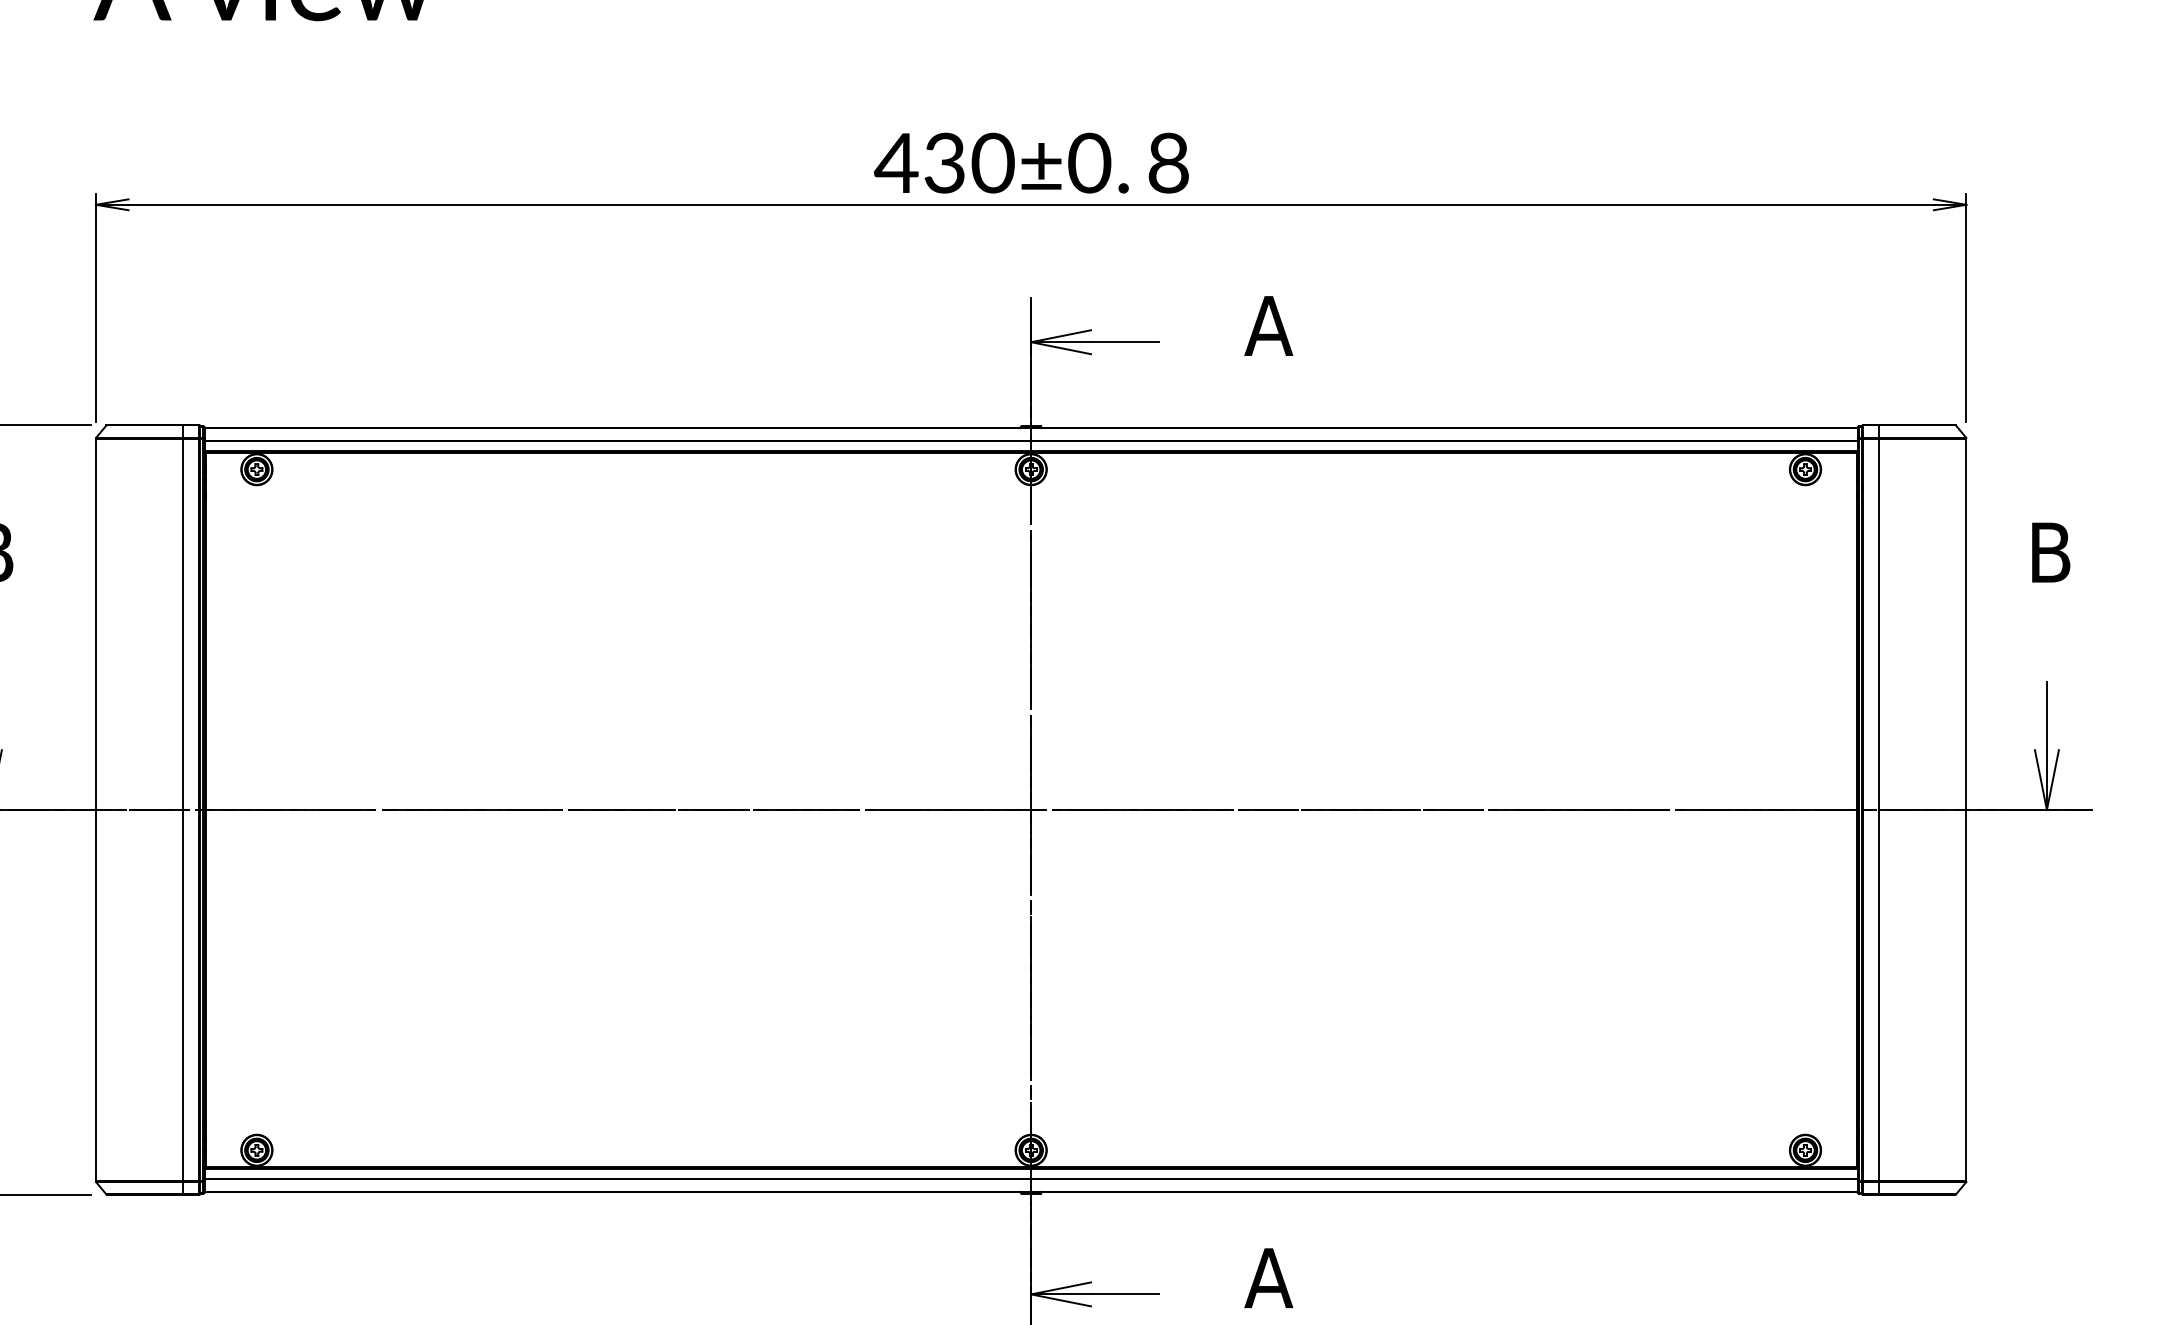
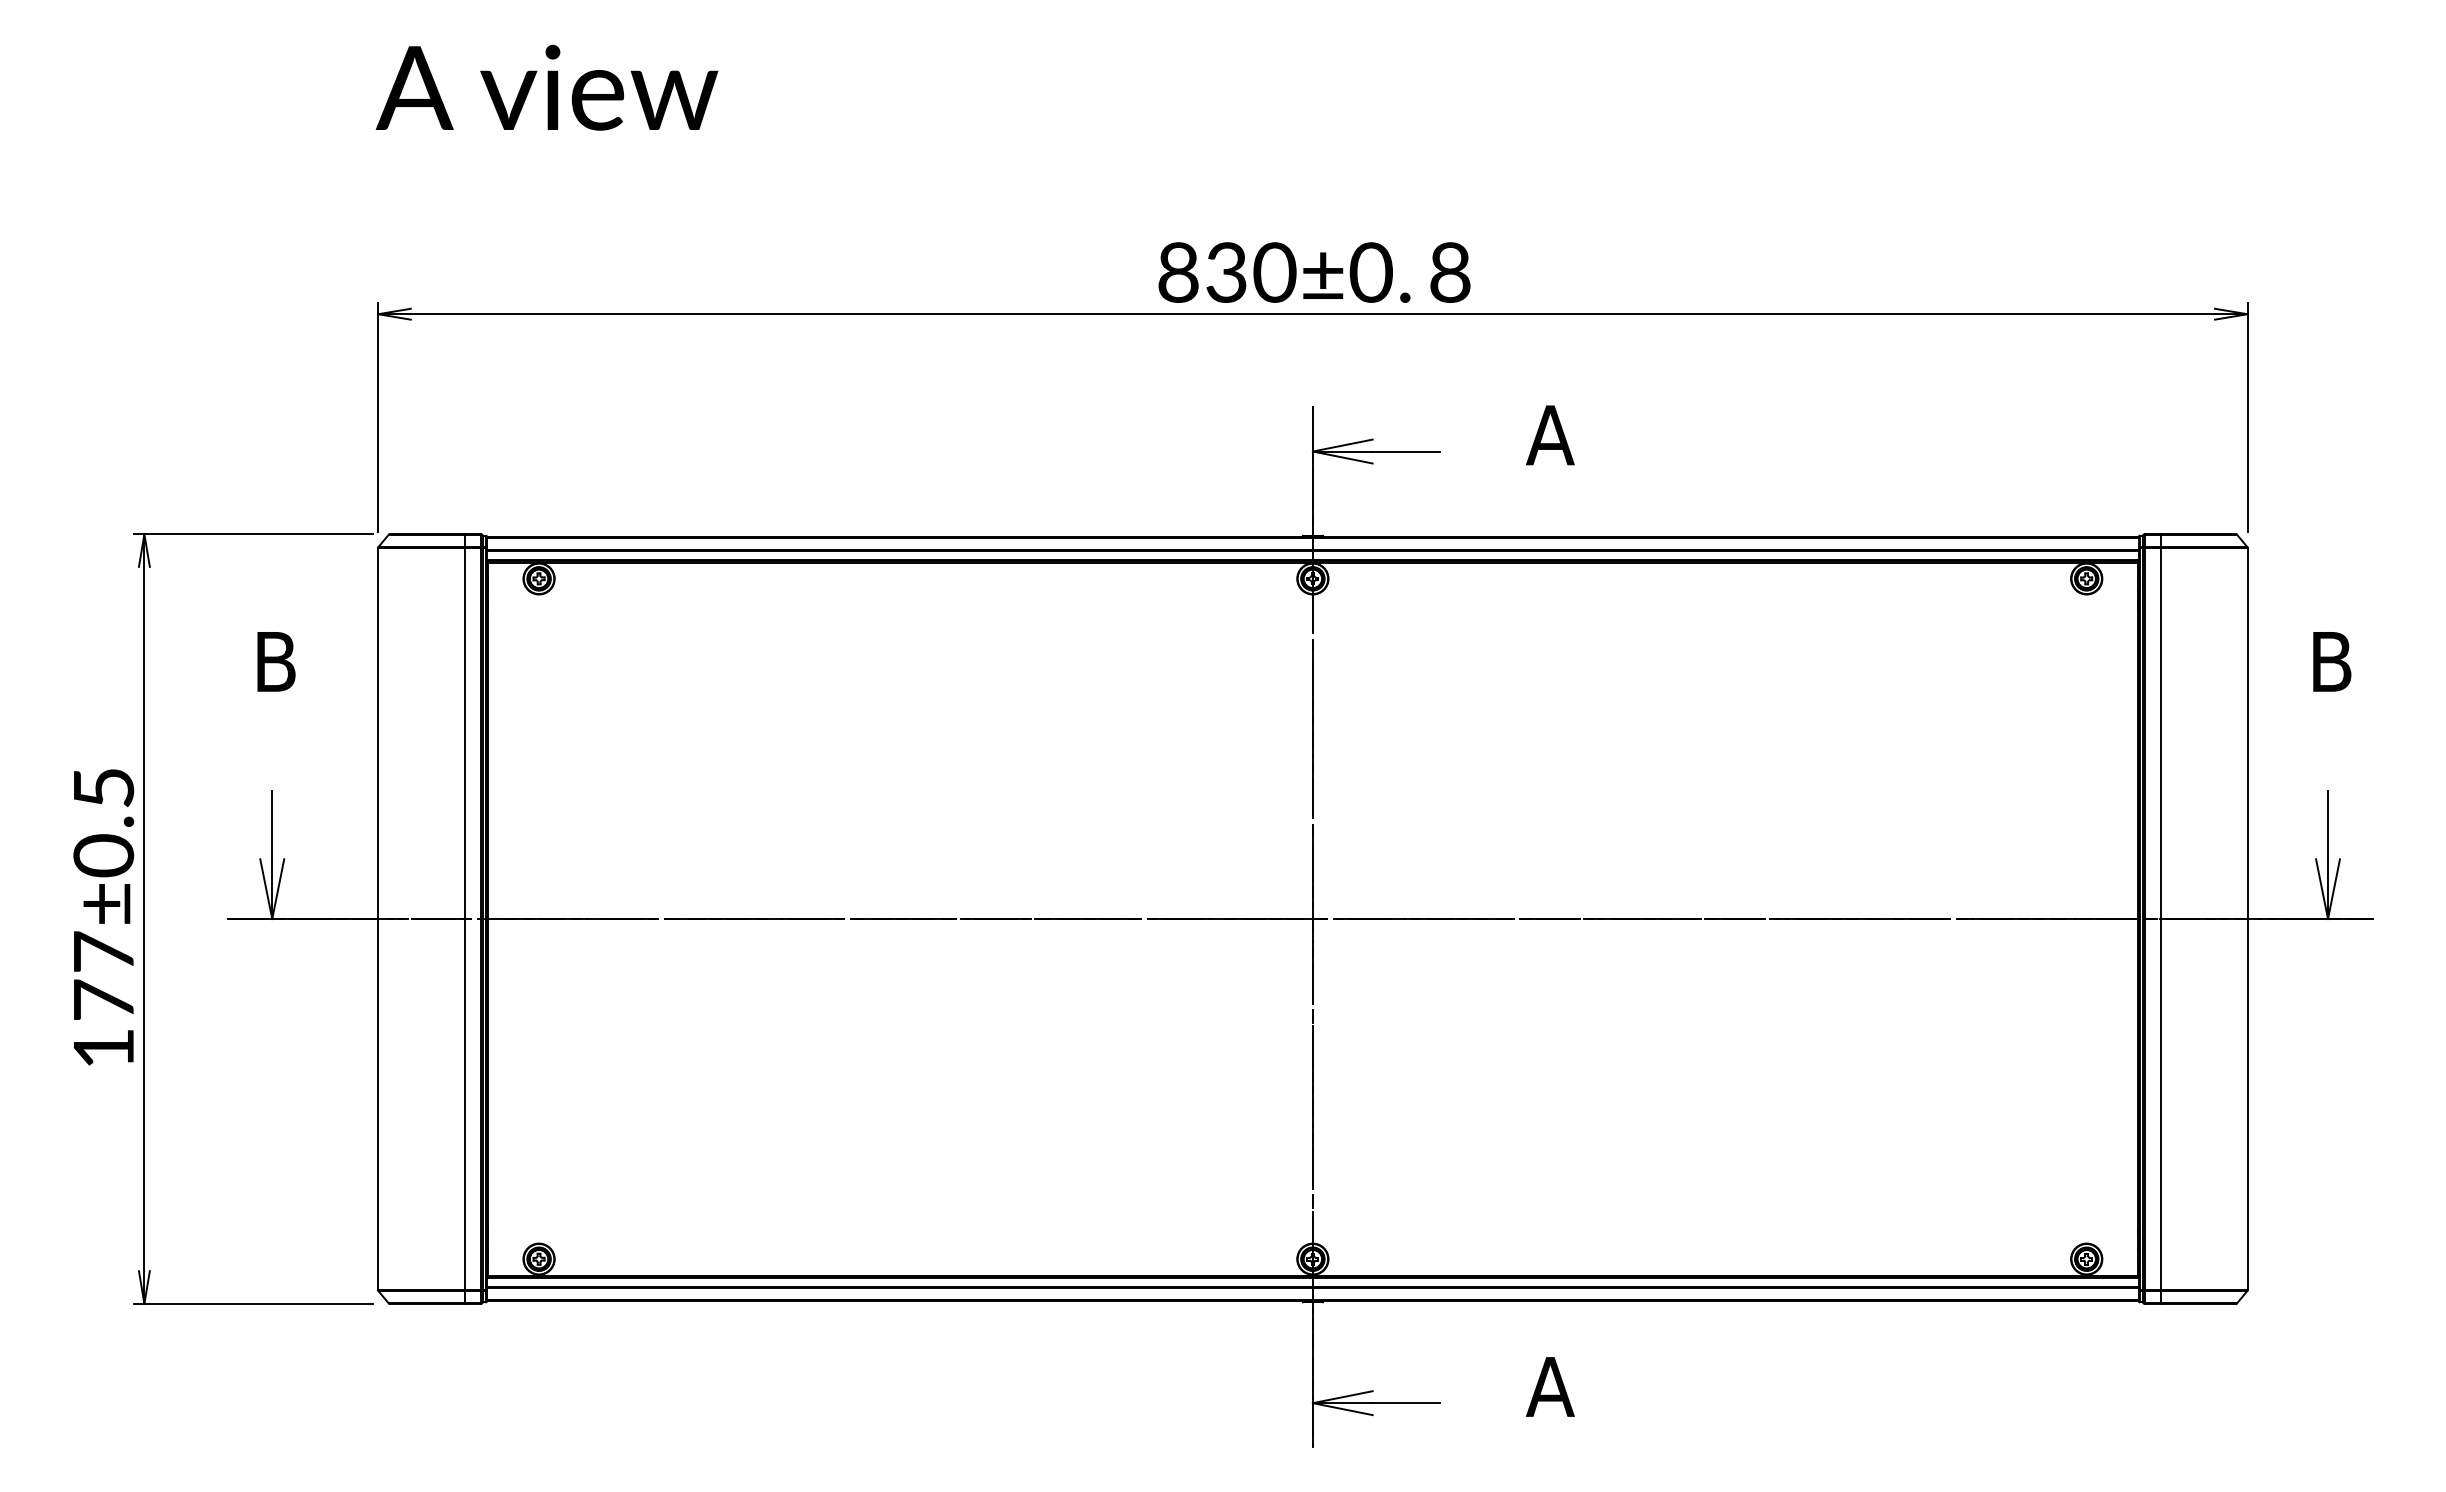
text: (895, 163) -> (1177, 272), 430±0. -> 830±0.

